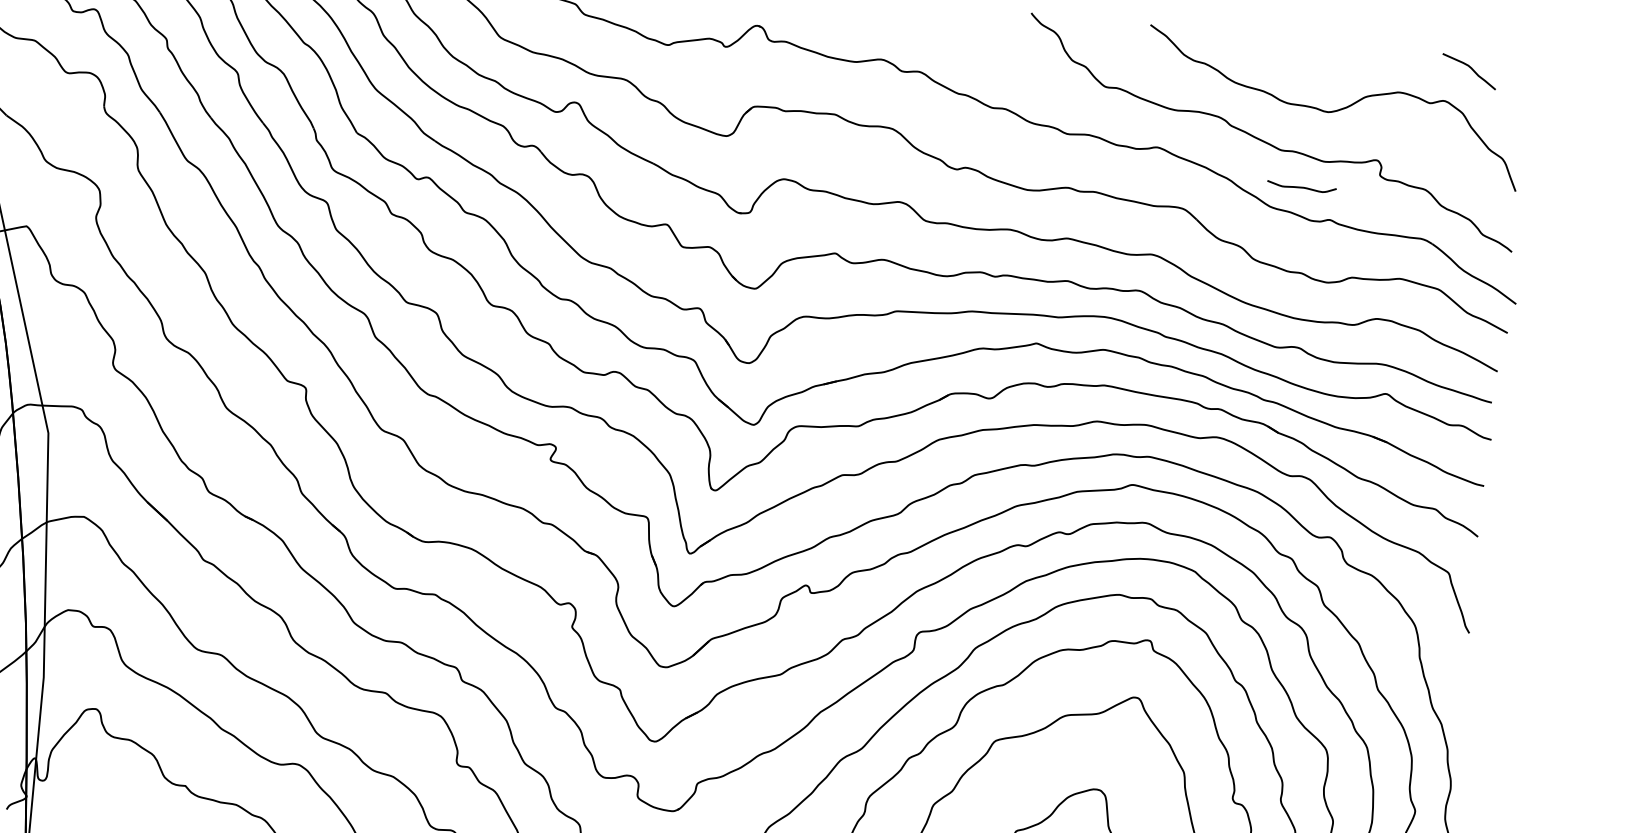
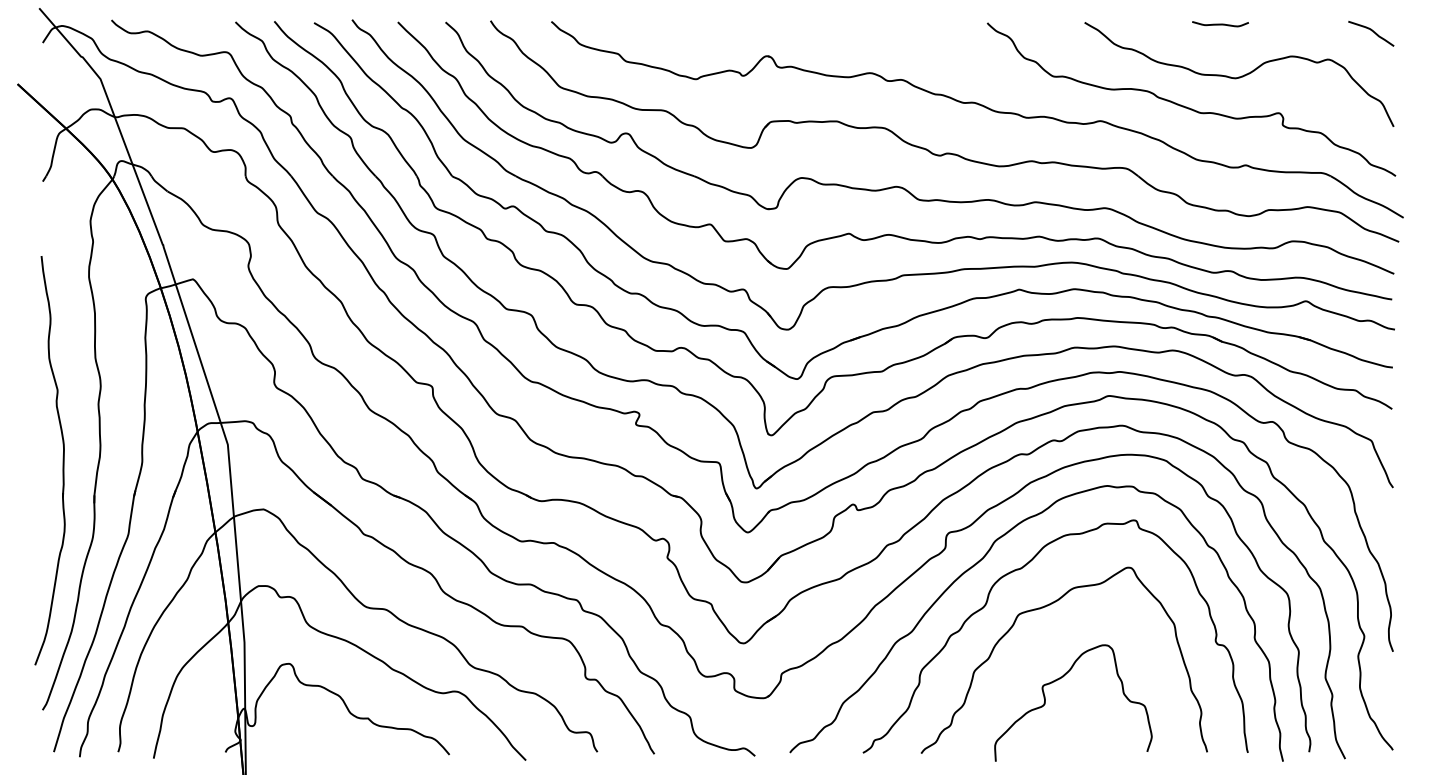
curve: (1469, 68) -> (1371, 31), moved
curve: (1301, 187) -> (1220, 24), moved

